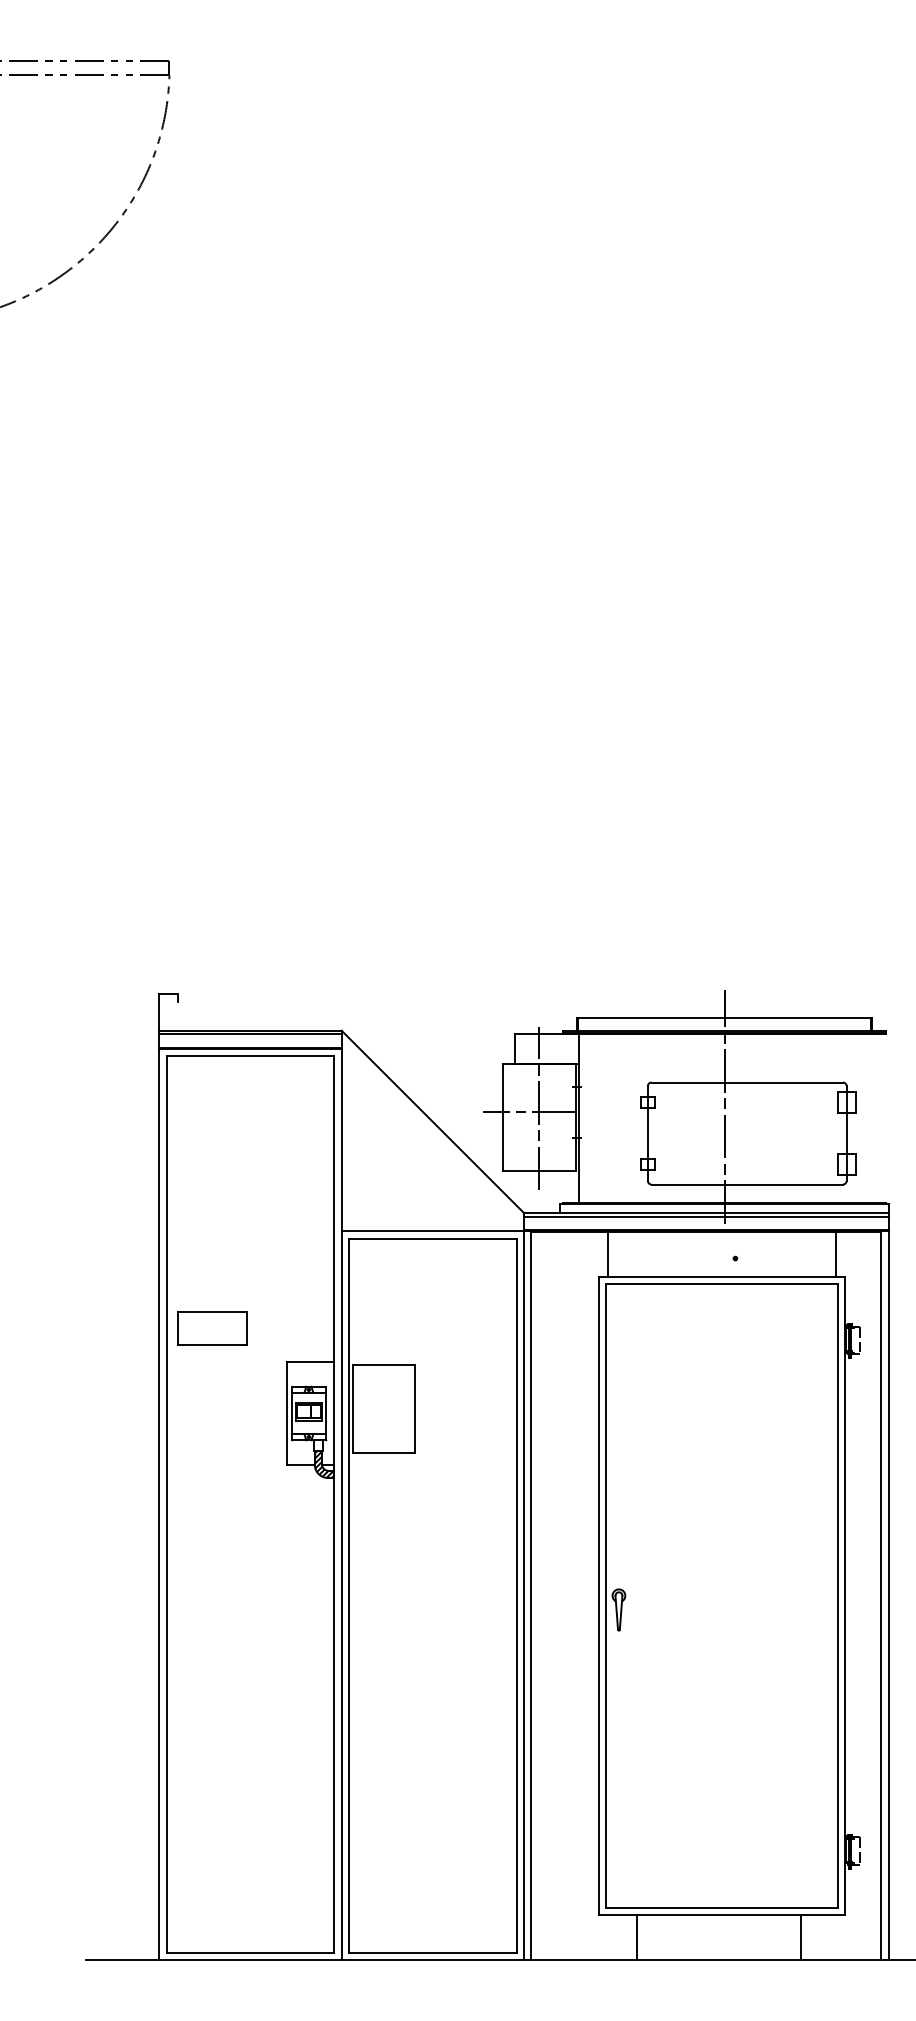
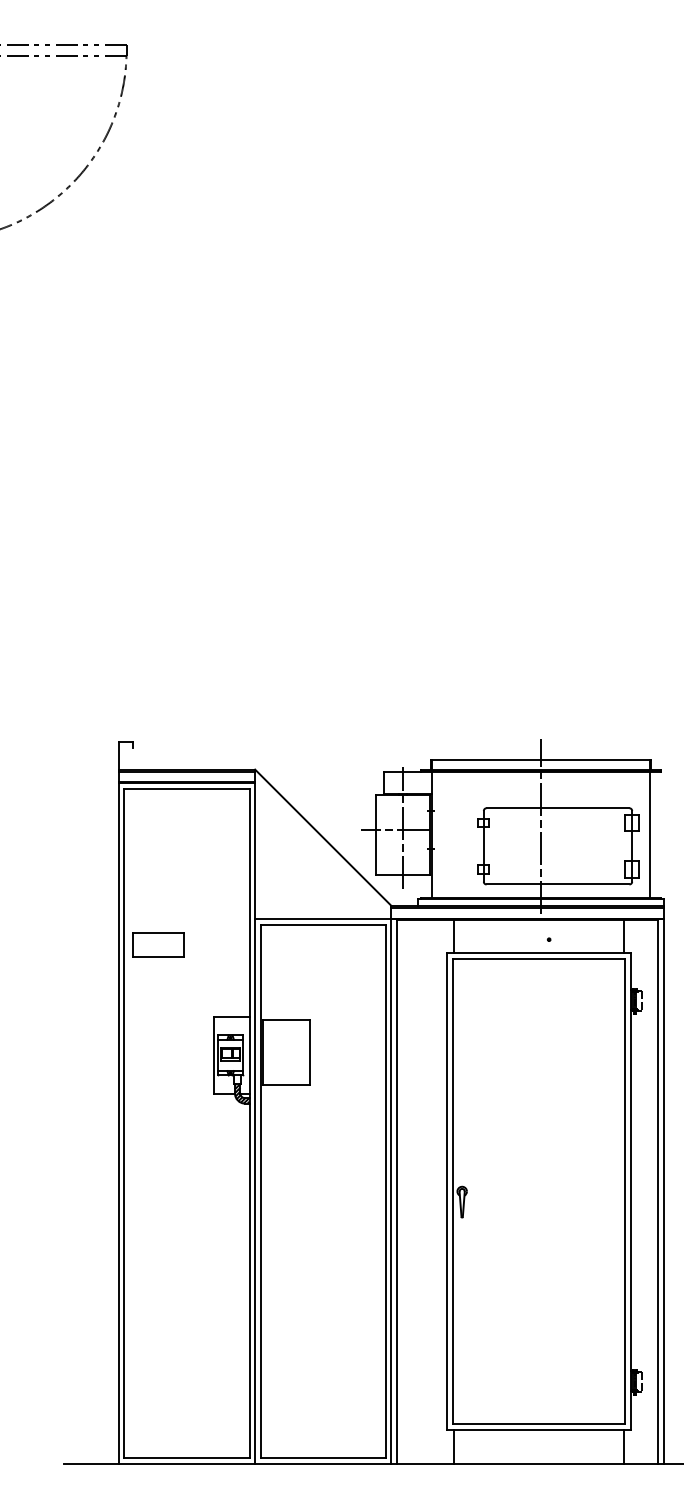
line: (870, 1118) -> (650, 835), added
part: (212, 1328) -> (158, 944), moved
line: (636, 1937) -> (453, 1446), moved
line: (800, 1937) -> (623, 1446), moved

